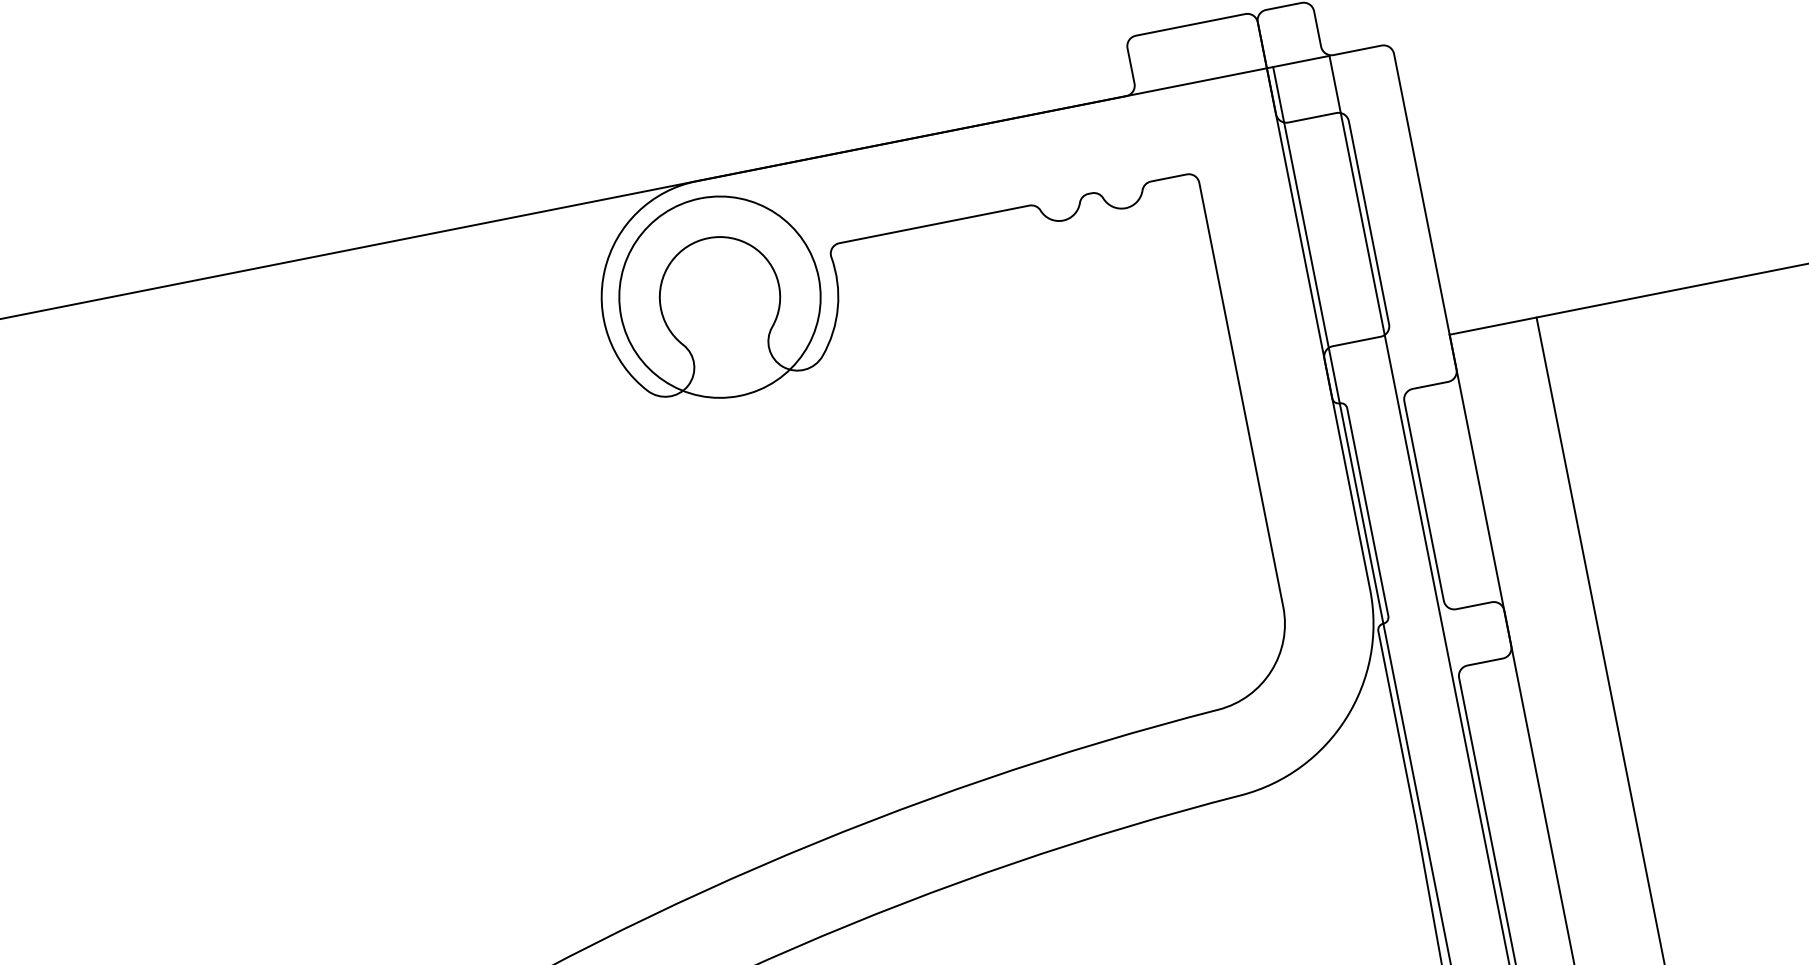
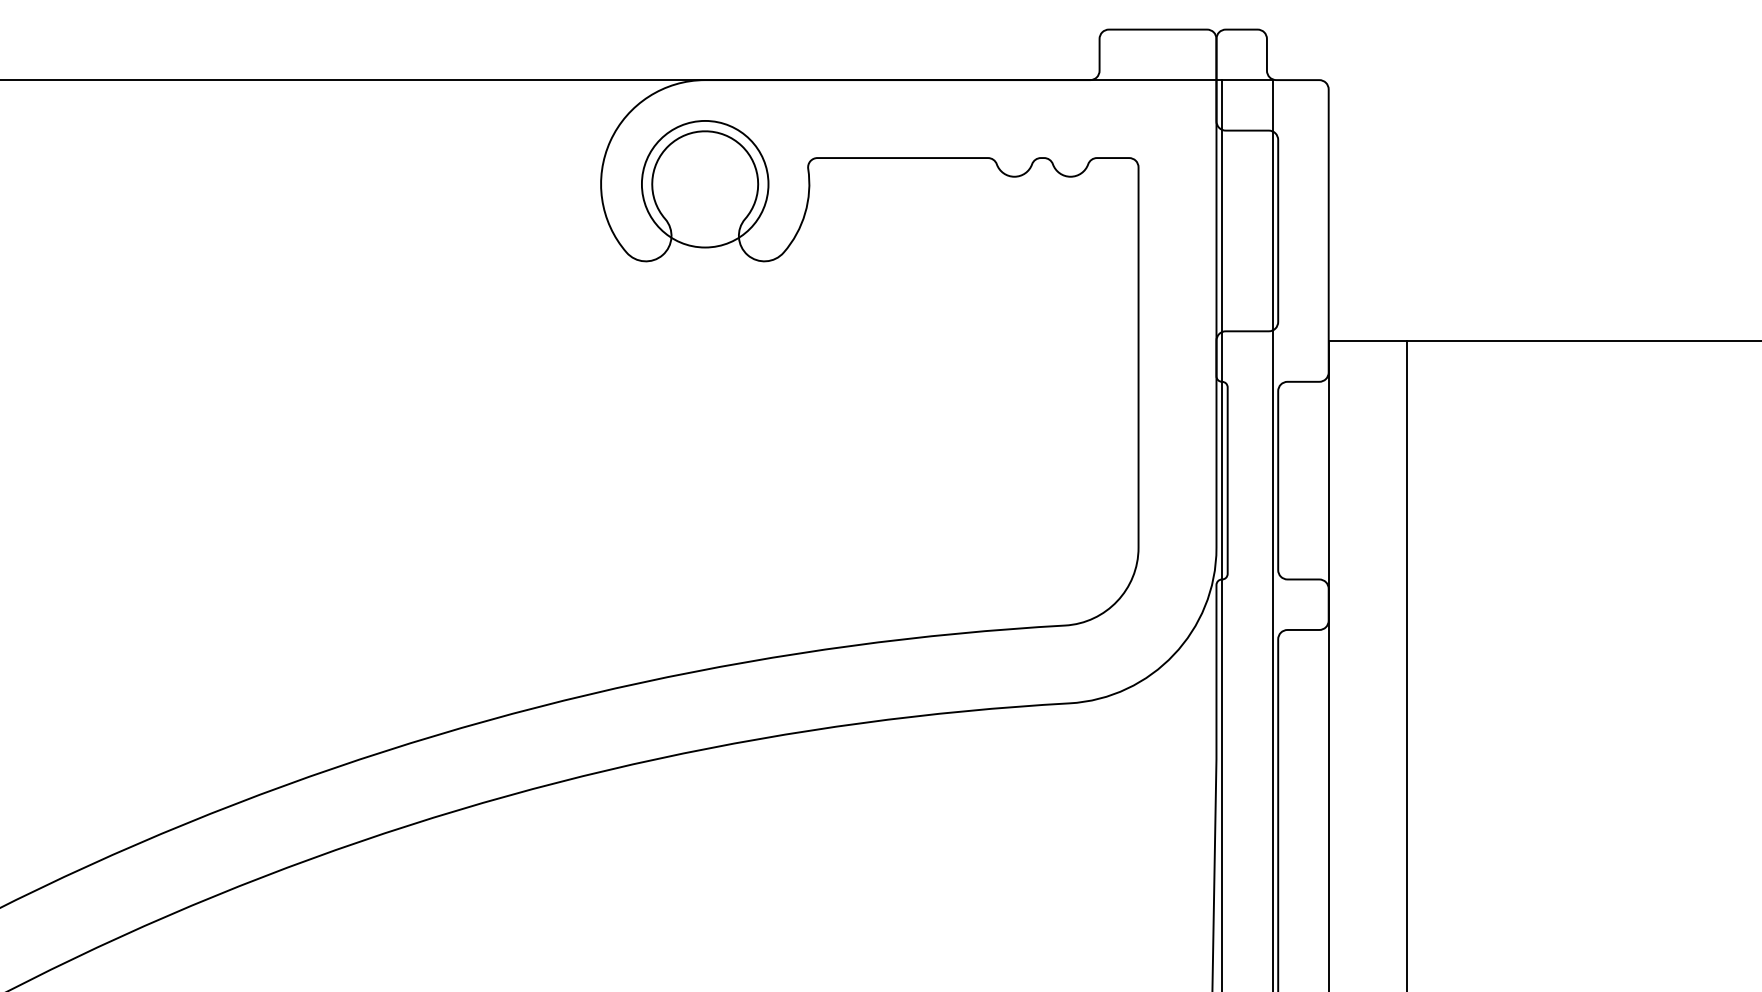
circle: (719, 296) -> (704, 183), size x0.71

